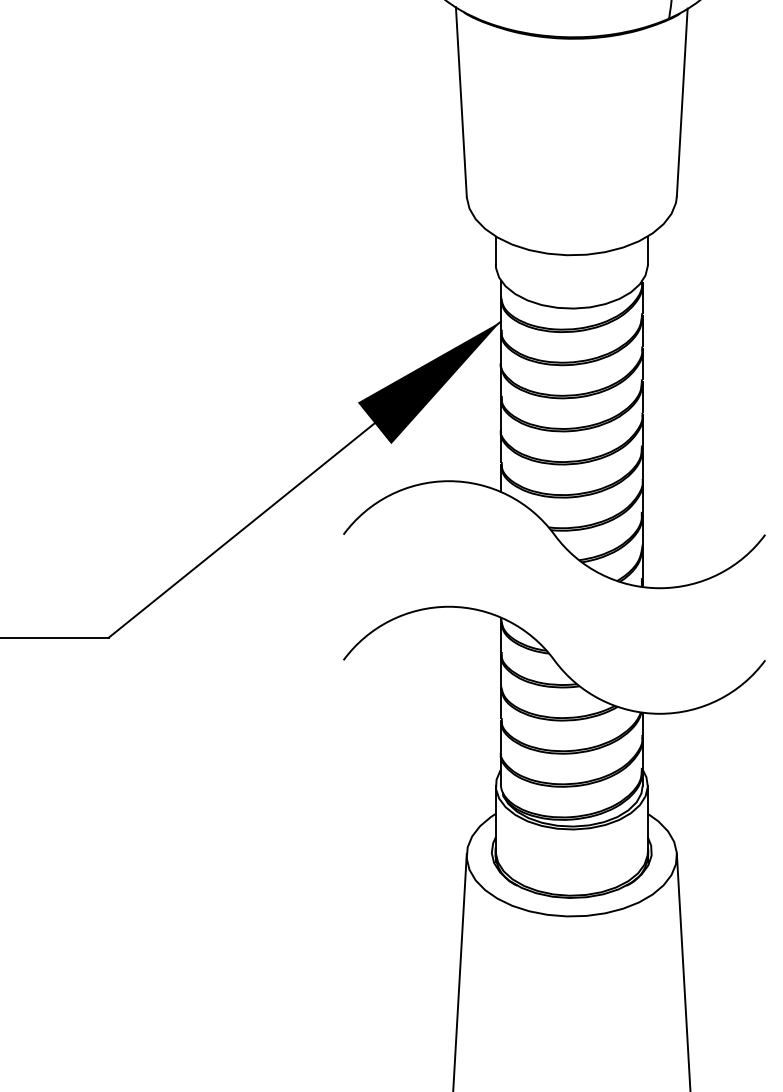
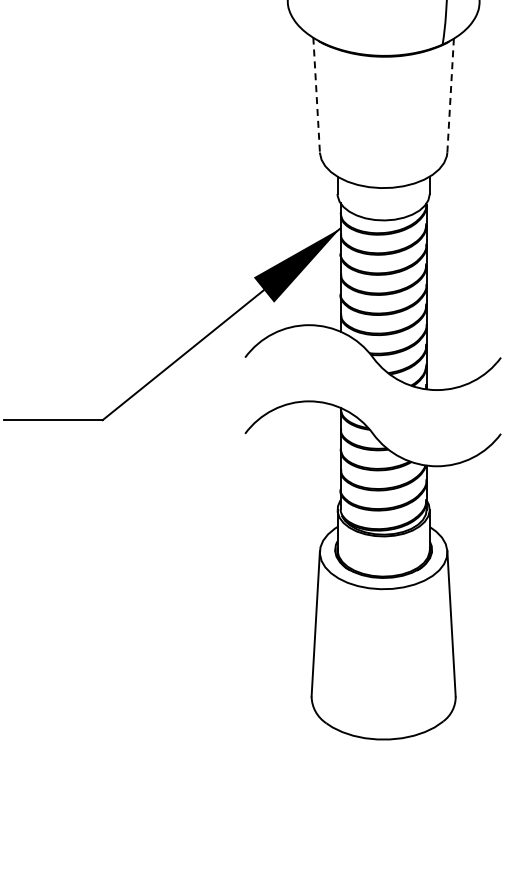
line: (461, 102) -> (316, 95), solid -> dashed
line: (682, 102) -> (450, 95), solid -> dashed

